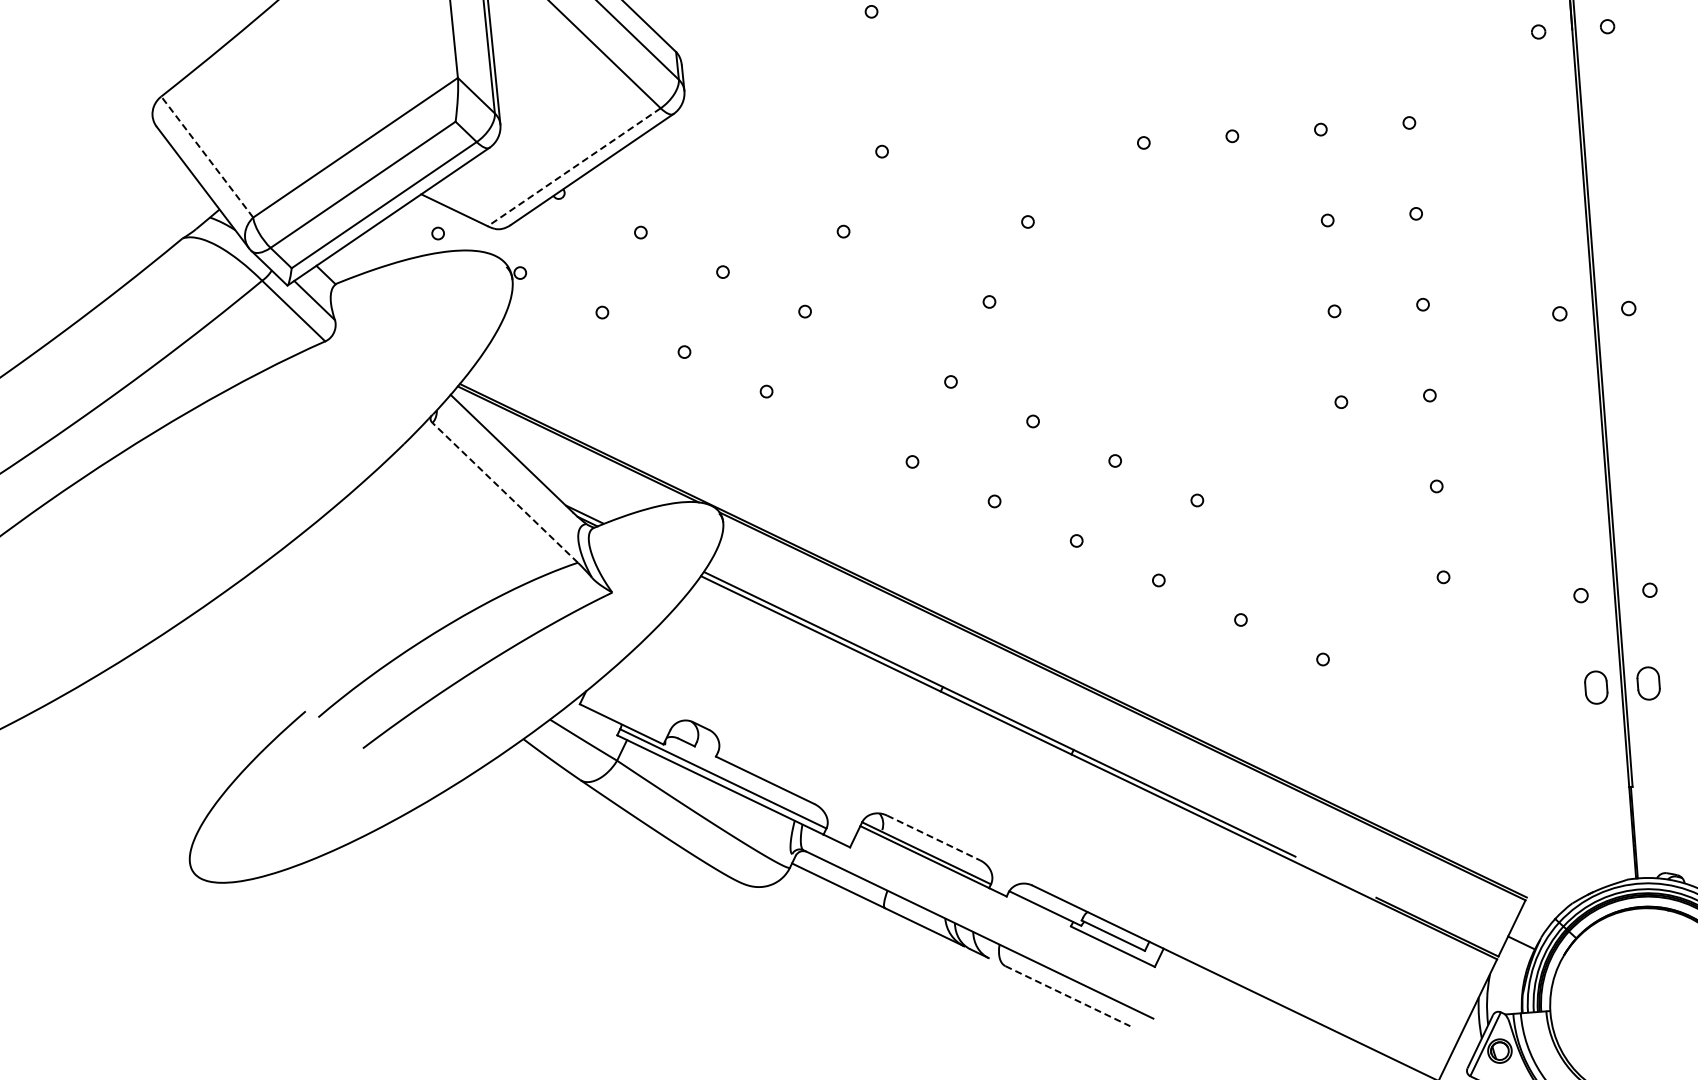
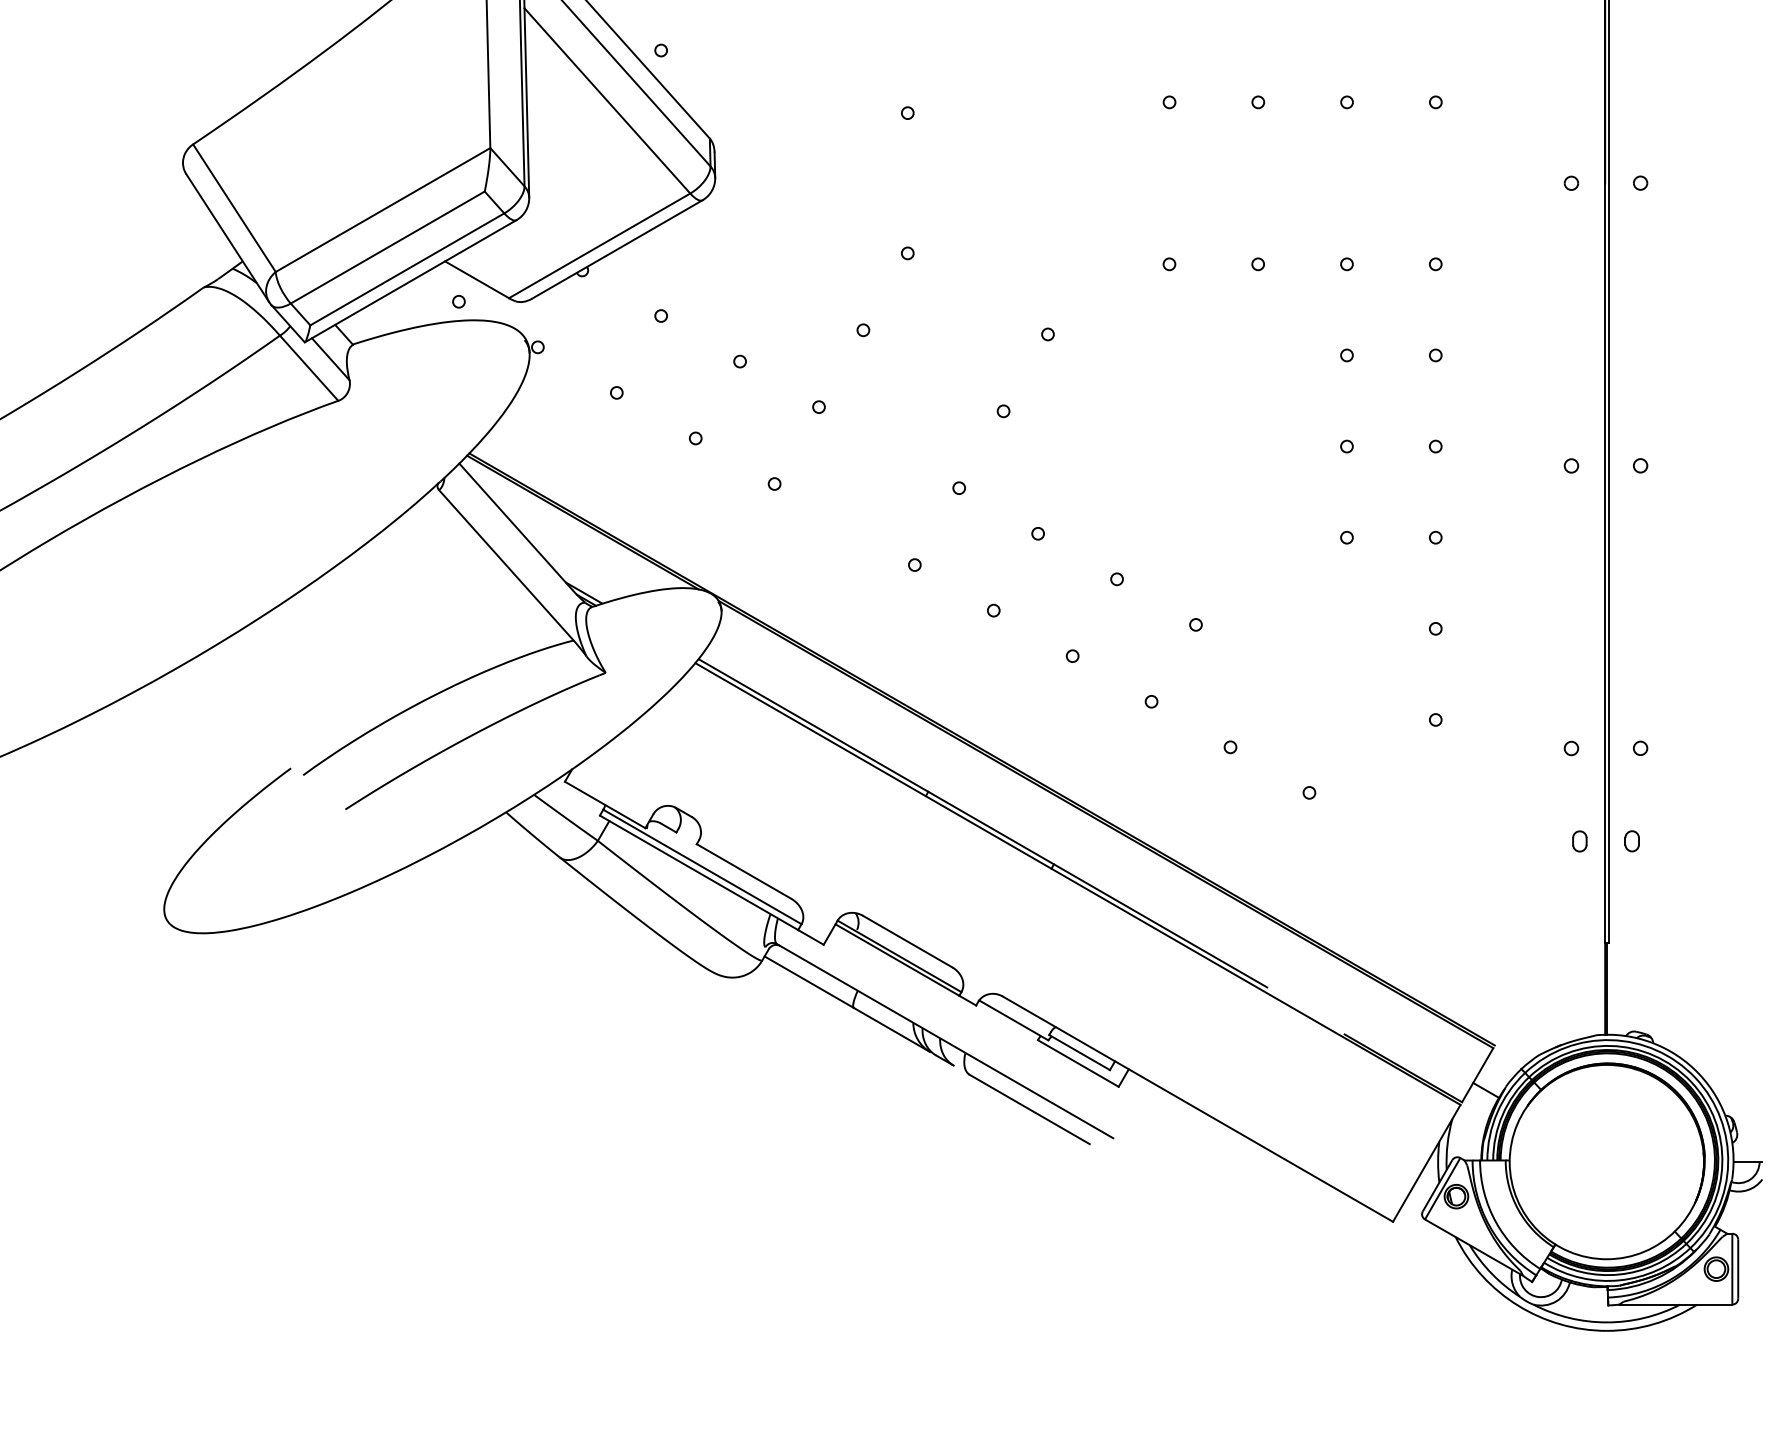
line: (207, 157) -> (234, 208), dashed -> solid
line: (574, 166) -> (599, 245), dashed -> solid
line: (505, 492) -> (506, 565), dashed -> solid
part: (1647, 683) -> (1631, 841), size x0.62
part: (1596, 687) -> (1579, 841), size x0.62
line: (933, 837) -> (907, 941), dashed -> solid
line: (1068, 996) -> (1030, 1109), dashed -> solid

